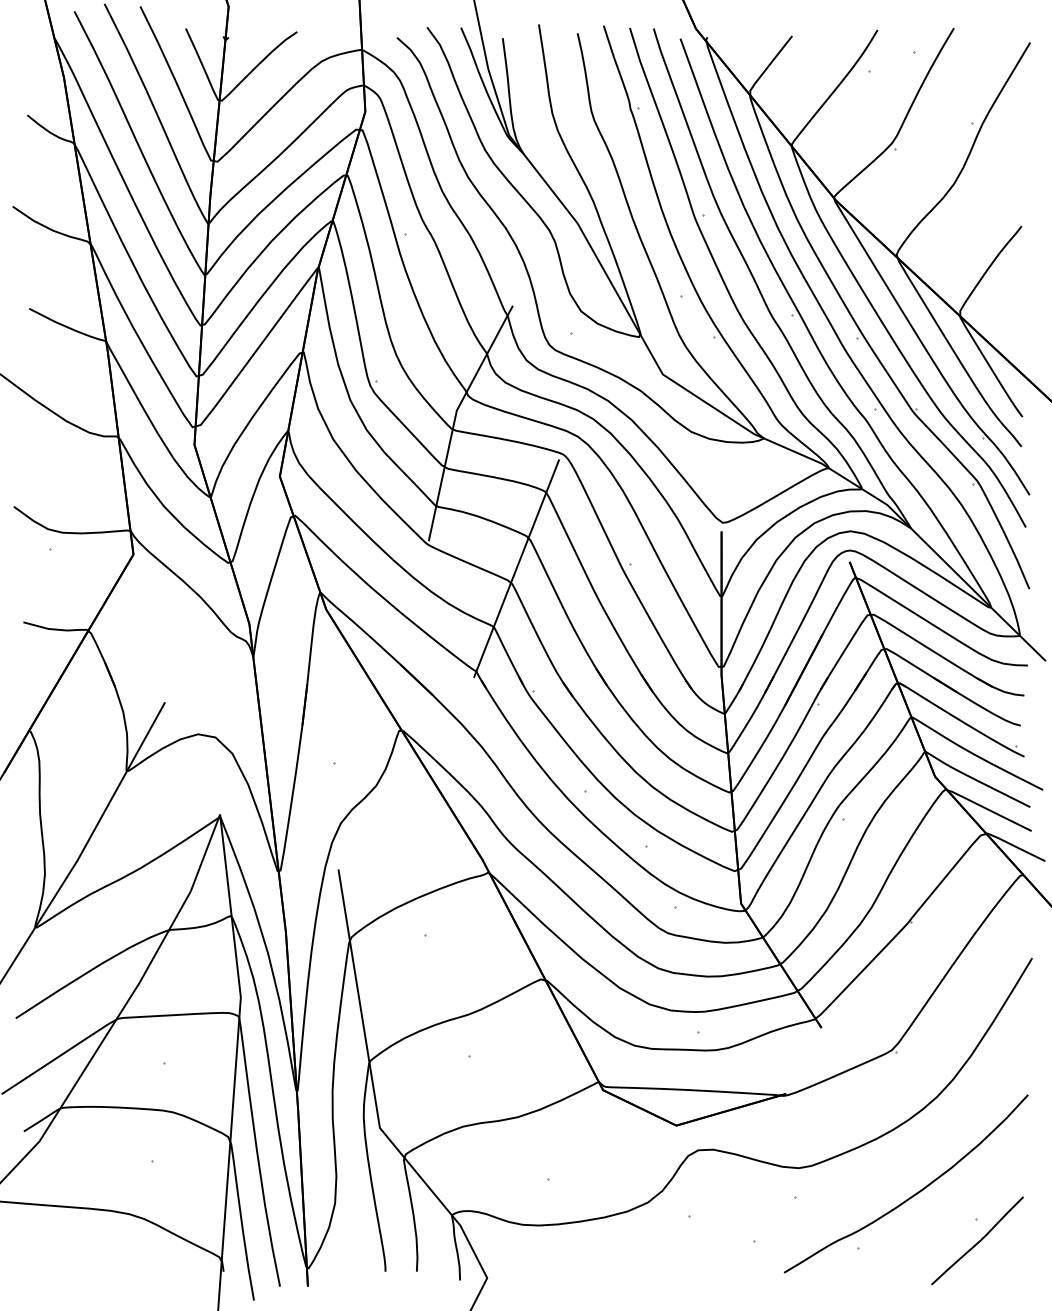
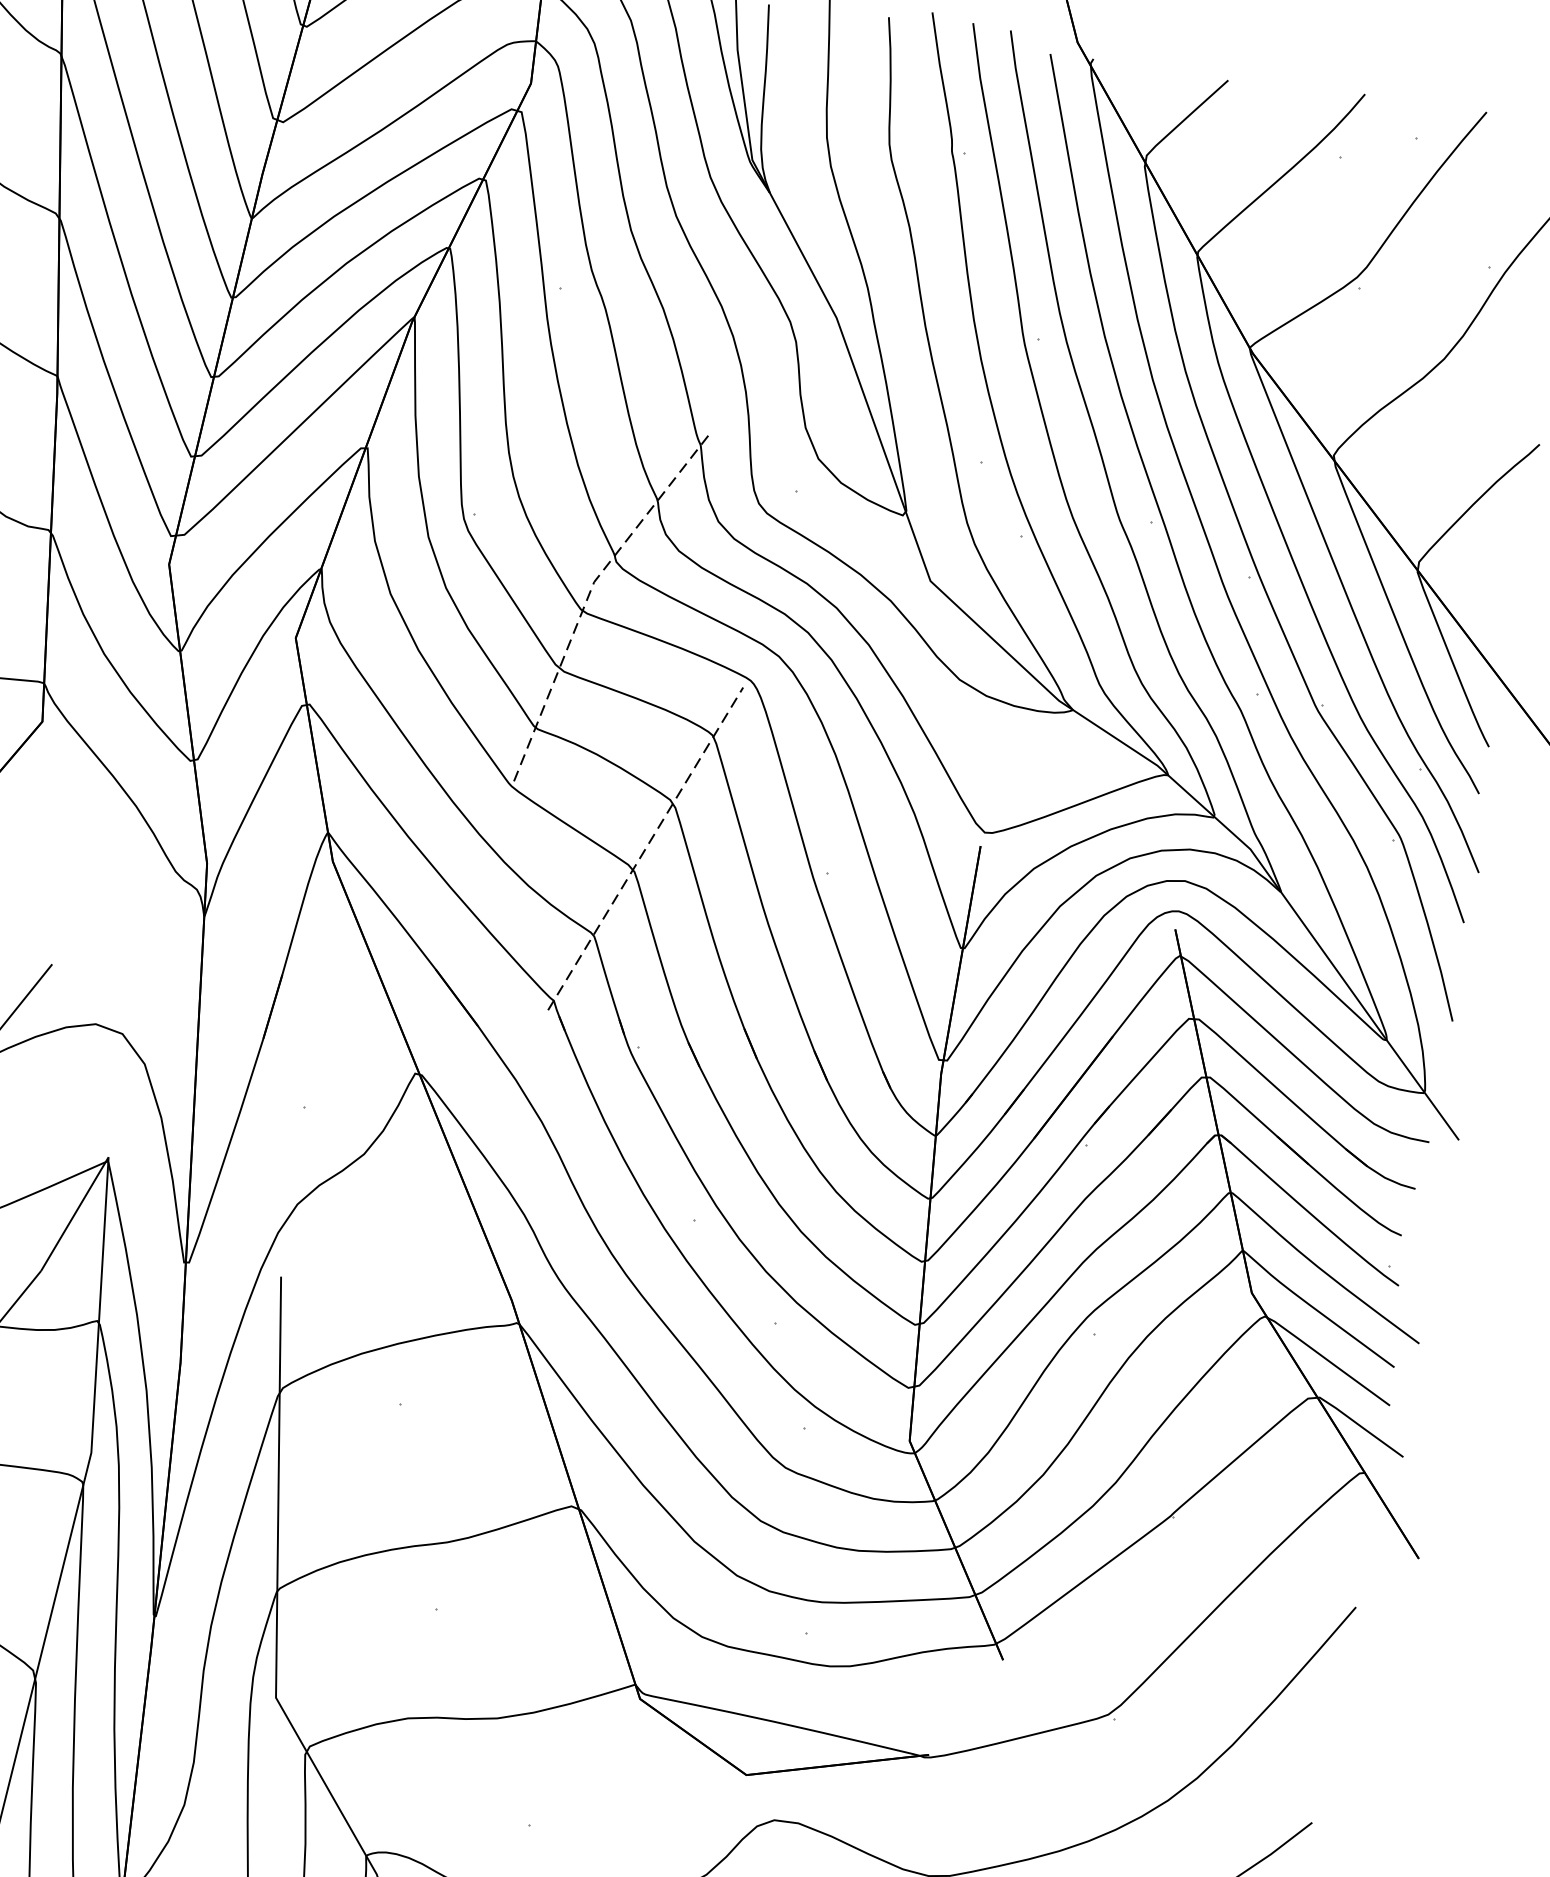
line: (455, 417) -> (590, 592), solid -> dashed
line: (516, 568) -> (645, 848), solid -> dashed

